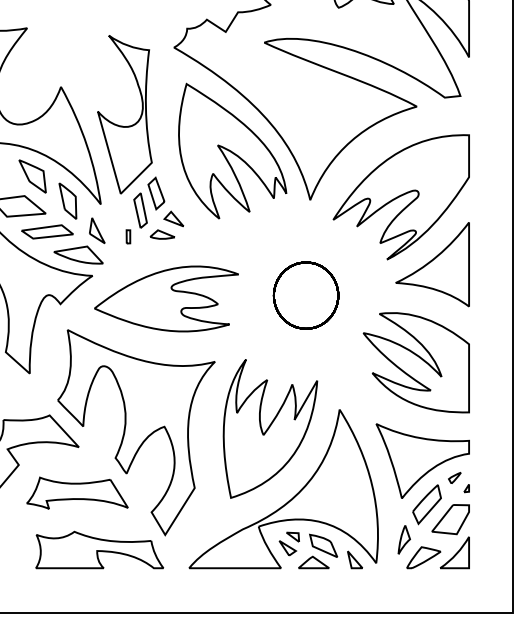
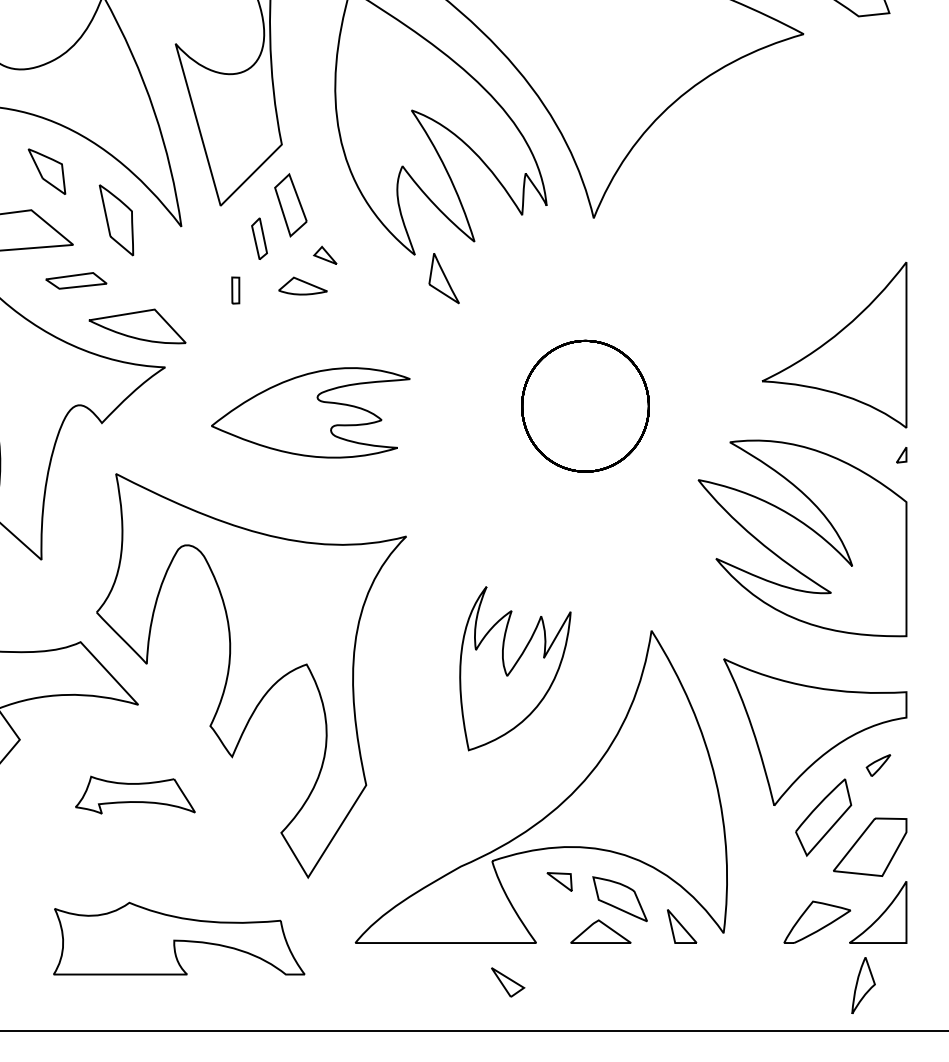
part: (32, 176) -> (46, 171), size x0.7
part: (400, 197) -> (771, 213), removed
part: (140, 210) -> (259, 238), size x0.6
part: (173, 218) -> (324, 254), size x0.6
part: (97, 230) -> (444, 278), moved
part: (47, 231) -> (76, 279), size x0.6
part: (166, 298) -> (310, 411), size x0.7
part: (270, 428) -> (515, 667), size x0.6
part: (466, 488) -> (901, 455), moved
part: (77, 492) -> (135, 793), size x0.6
part: (403, 539) -> (861, 984), moved
part: (287, 548) -> (507, 982), moved
part: (99, 549) -> (178, 937), moved

